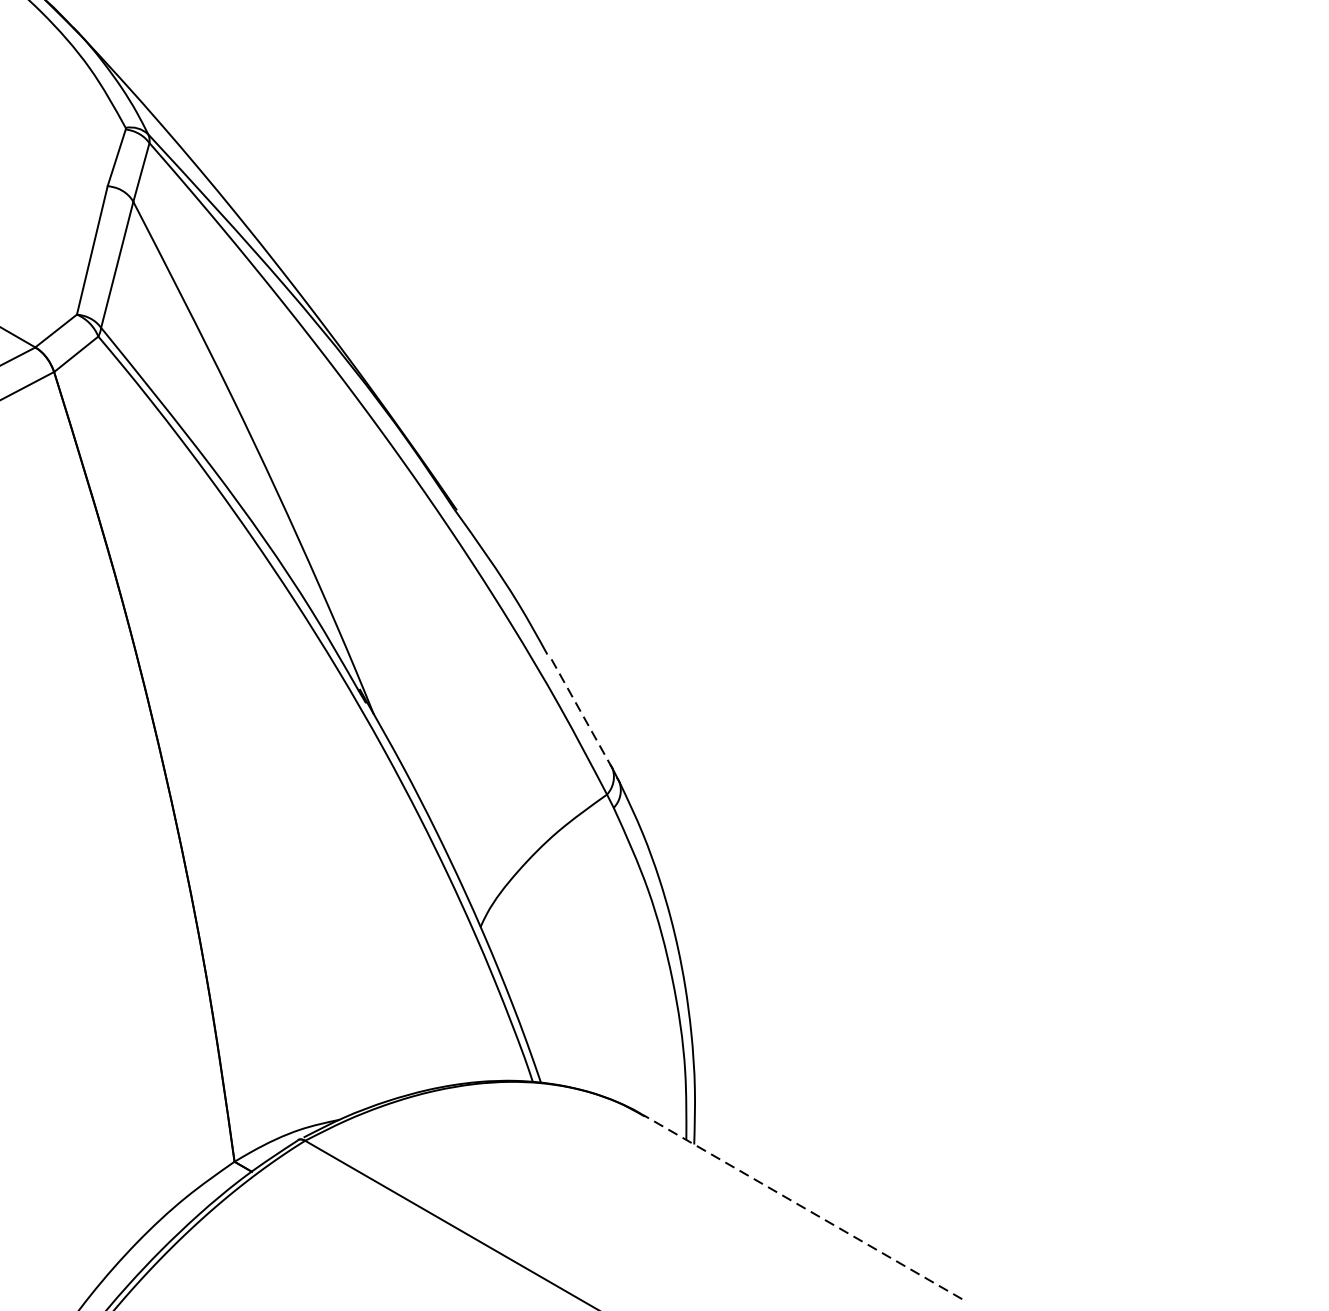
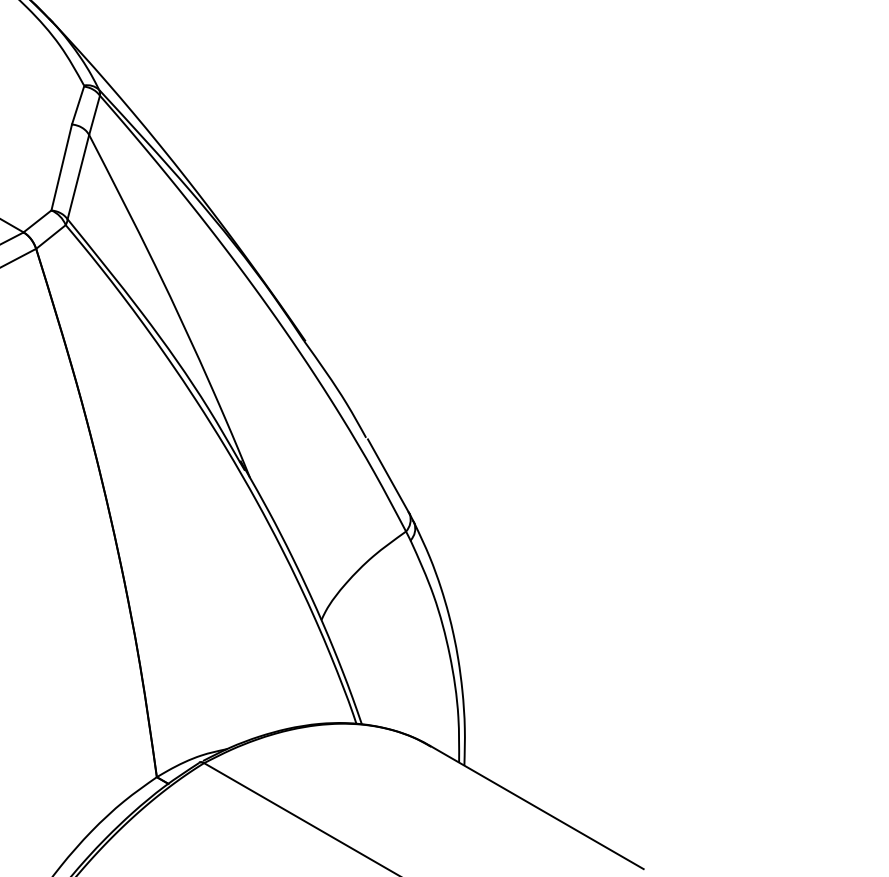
line: (580, 712) -> (388, 476), dashed -> solid
line: (802, 1207) -> (536, 807), dashed -> solid

